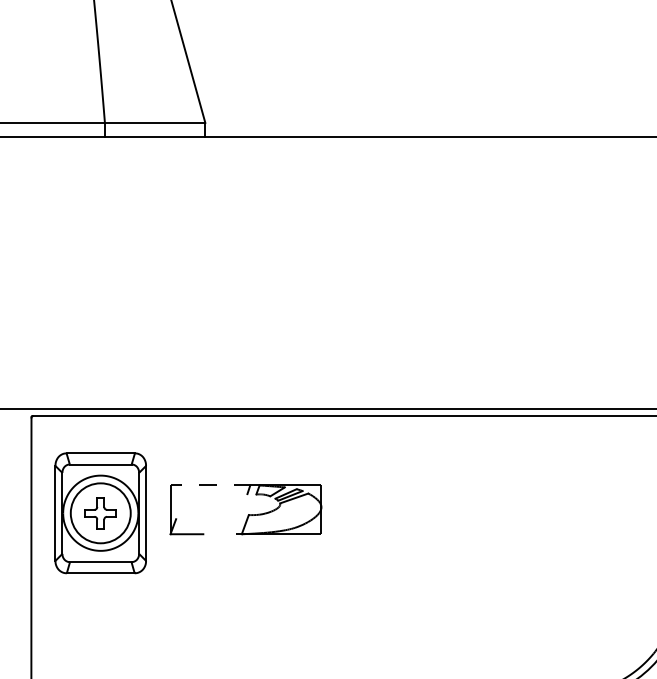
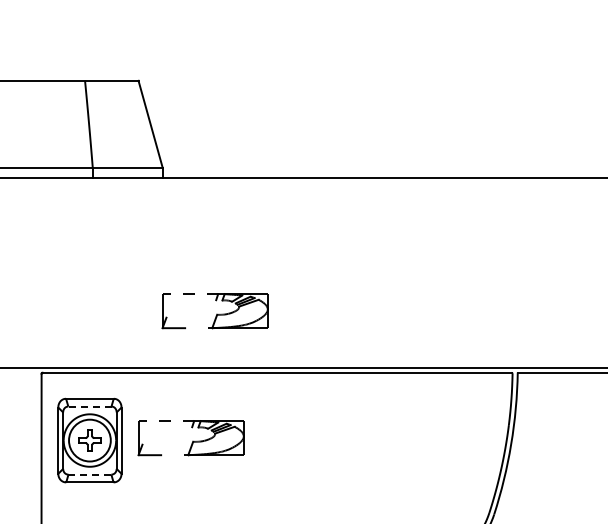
part: (279, 328) -> (214, 311), added
line: (100, 464) -> (89, 406), solid -> dashed
line: (101, 561) -> (90, 474), solid -> dashed

